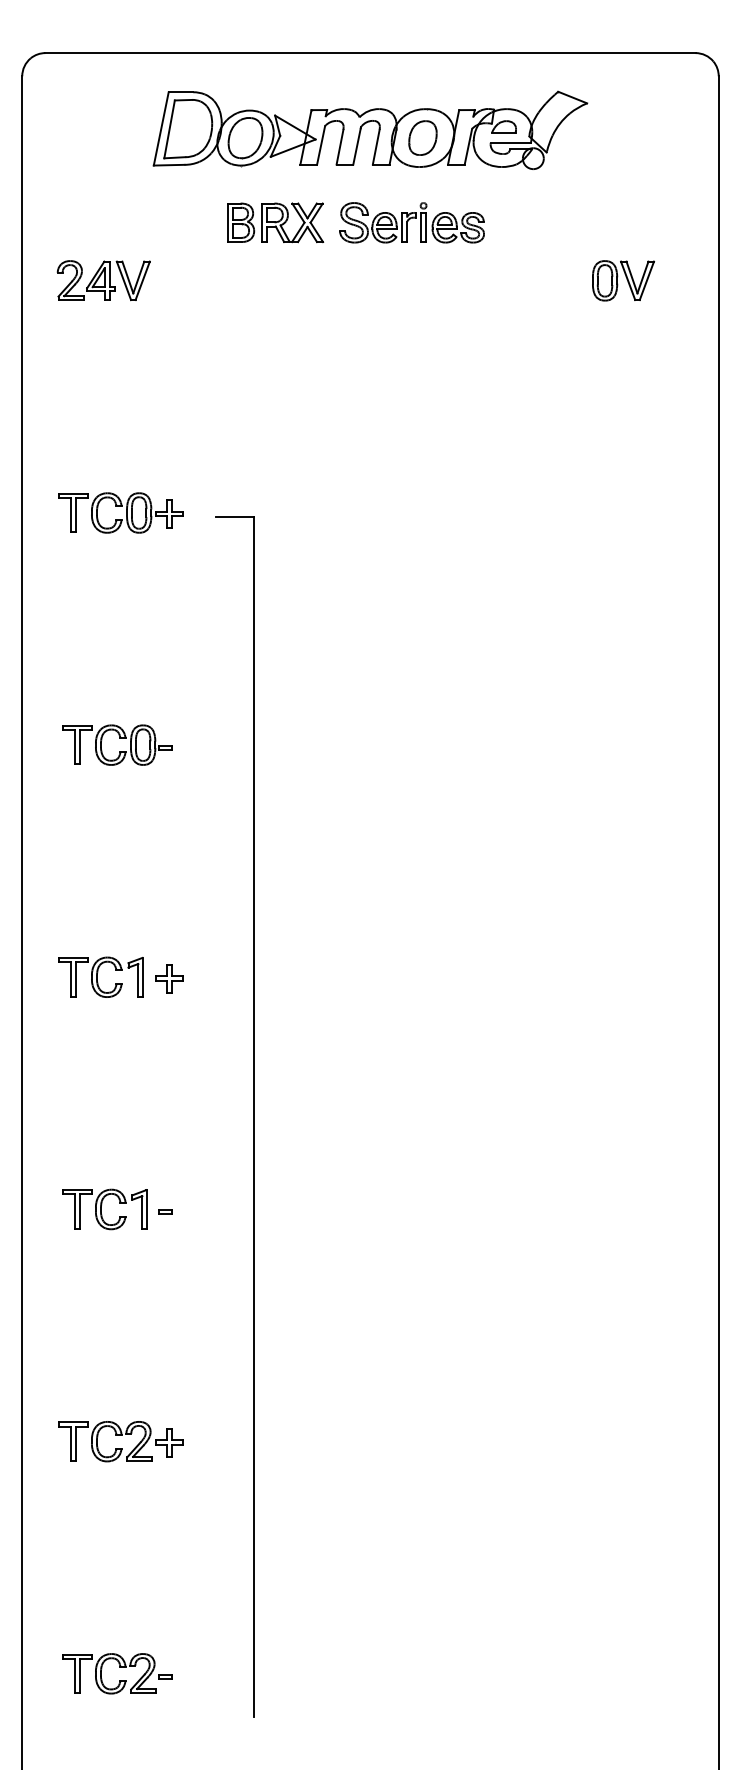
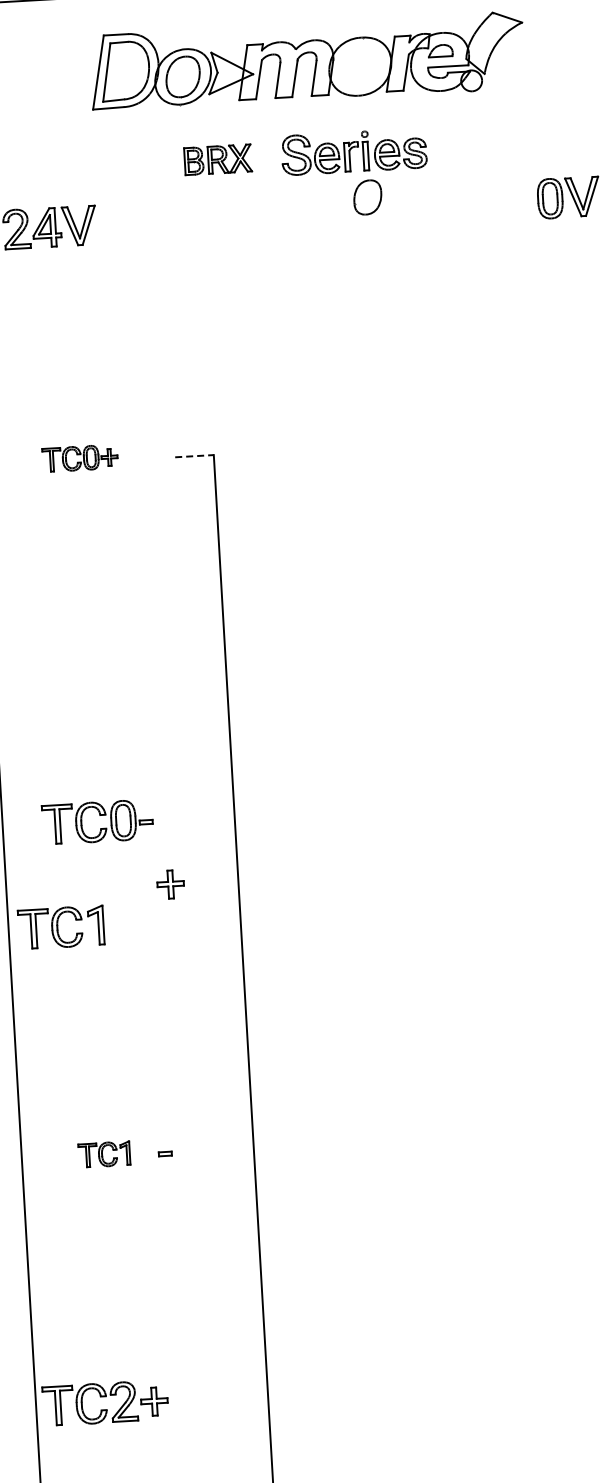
part: (422, 137) -> (367, 196), moved
part: (275, 222) -> (217, 159), size x0.7
part: (120, 512) -> (79, 457), size x0.6
line: (235, 517) -> (194, 456), solid -> dashed
part: (119, 738) -> (99, 815), moved
part: (100, 976) -> (60, 926), moved
part: (169, 978) -> (170, 884), moved
part: (104, 1209) -> (104, 1154), size x0.6
part: (120, 1441) -> (105, 1402), moved

